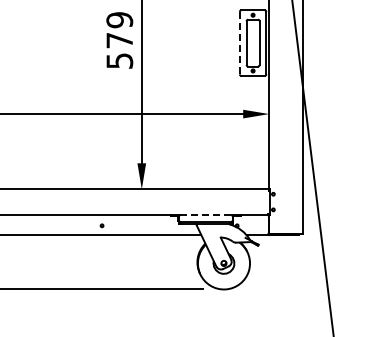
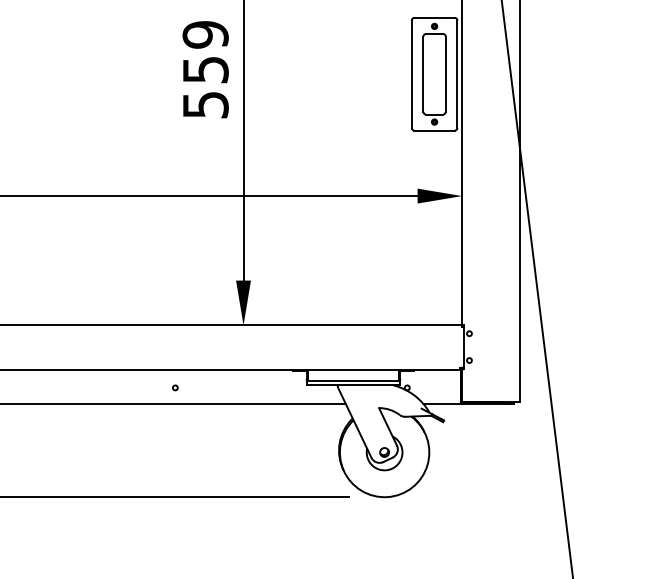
text: (119, 40) -> (205, 69), 579 -> 559
line: (239, 43) -> (411, 74), dashed -> solid
line: (205, 215) -> (352, 370), dashed -> solid

